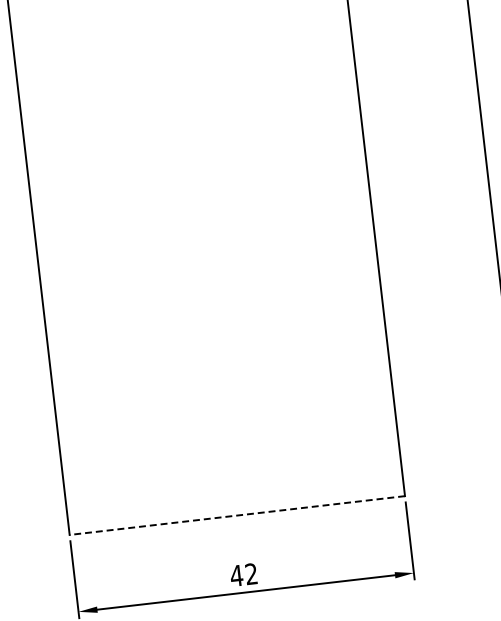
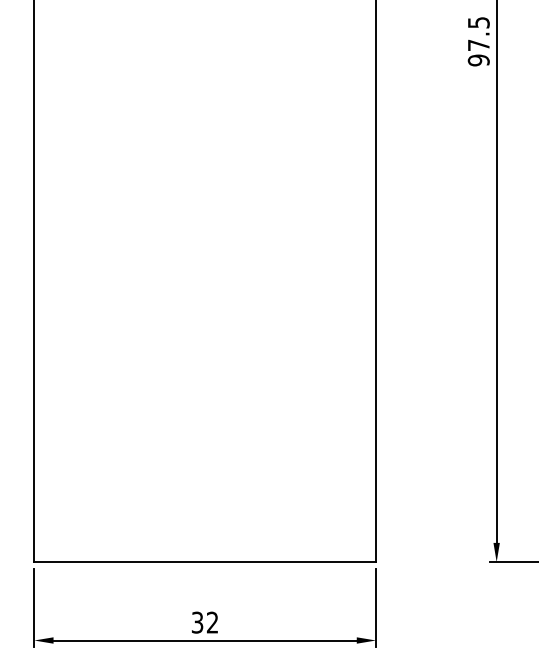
line: (237, 515) -> (205, 562), dashed -> solid
text: (236, 575) -> (197, 622), 42 -> 32

